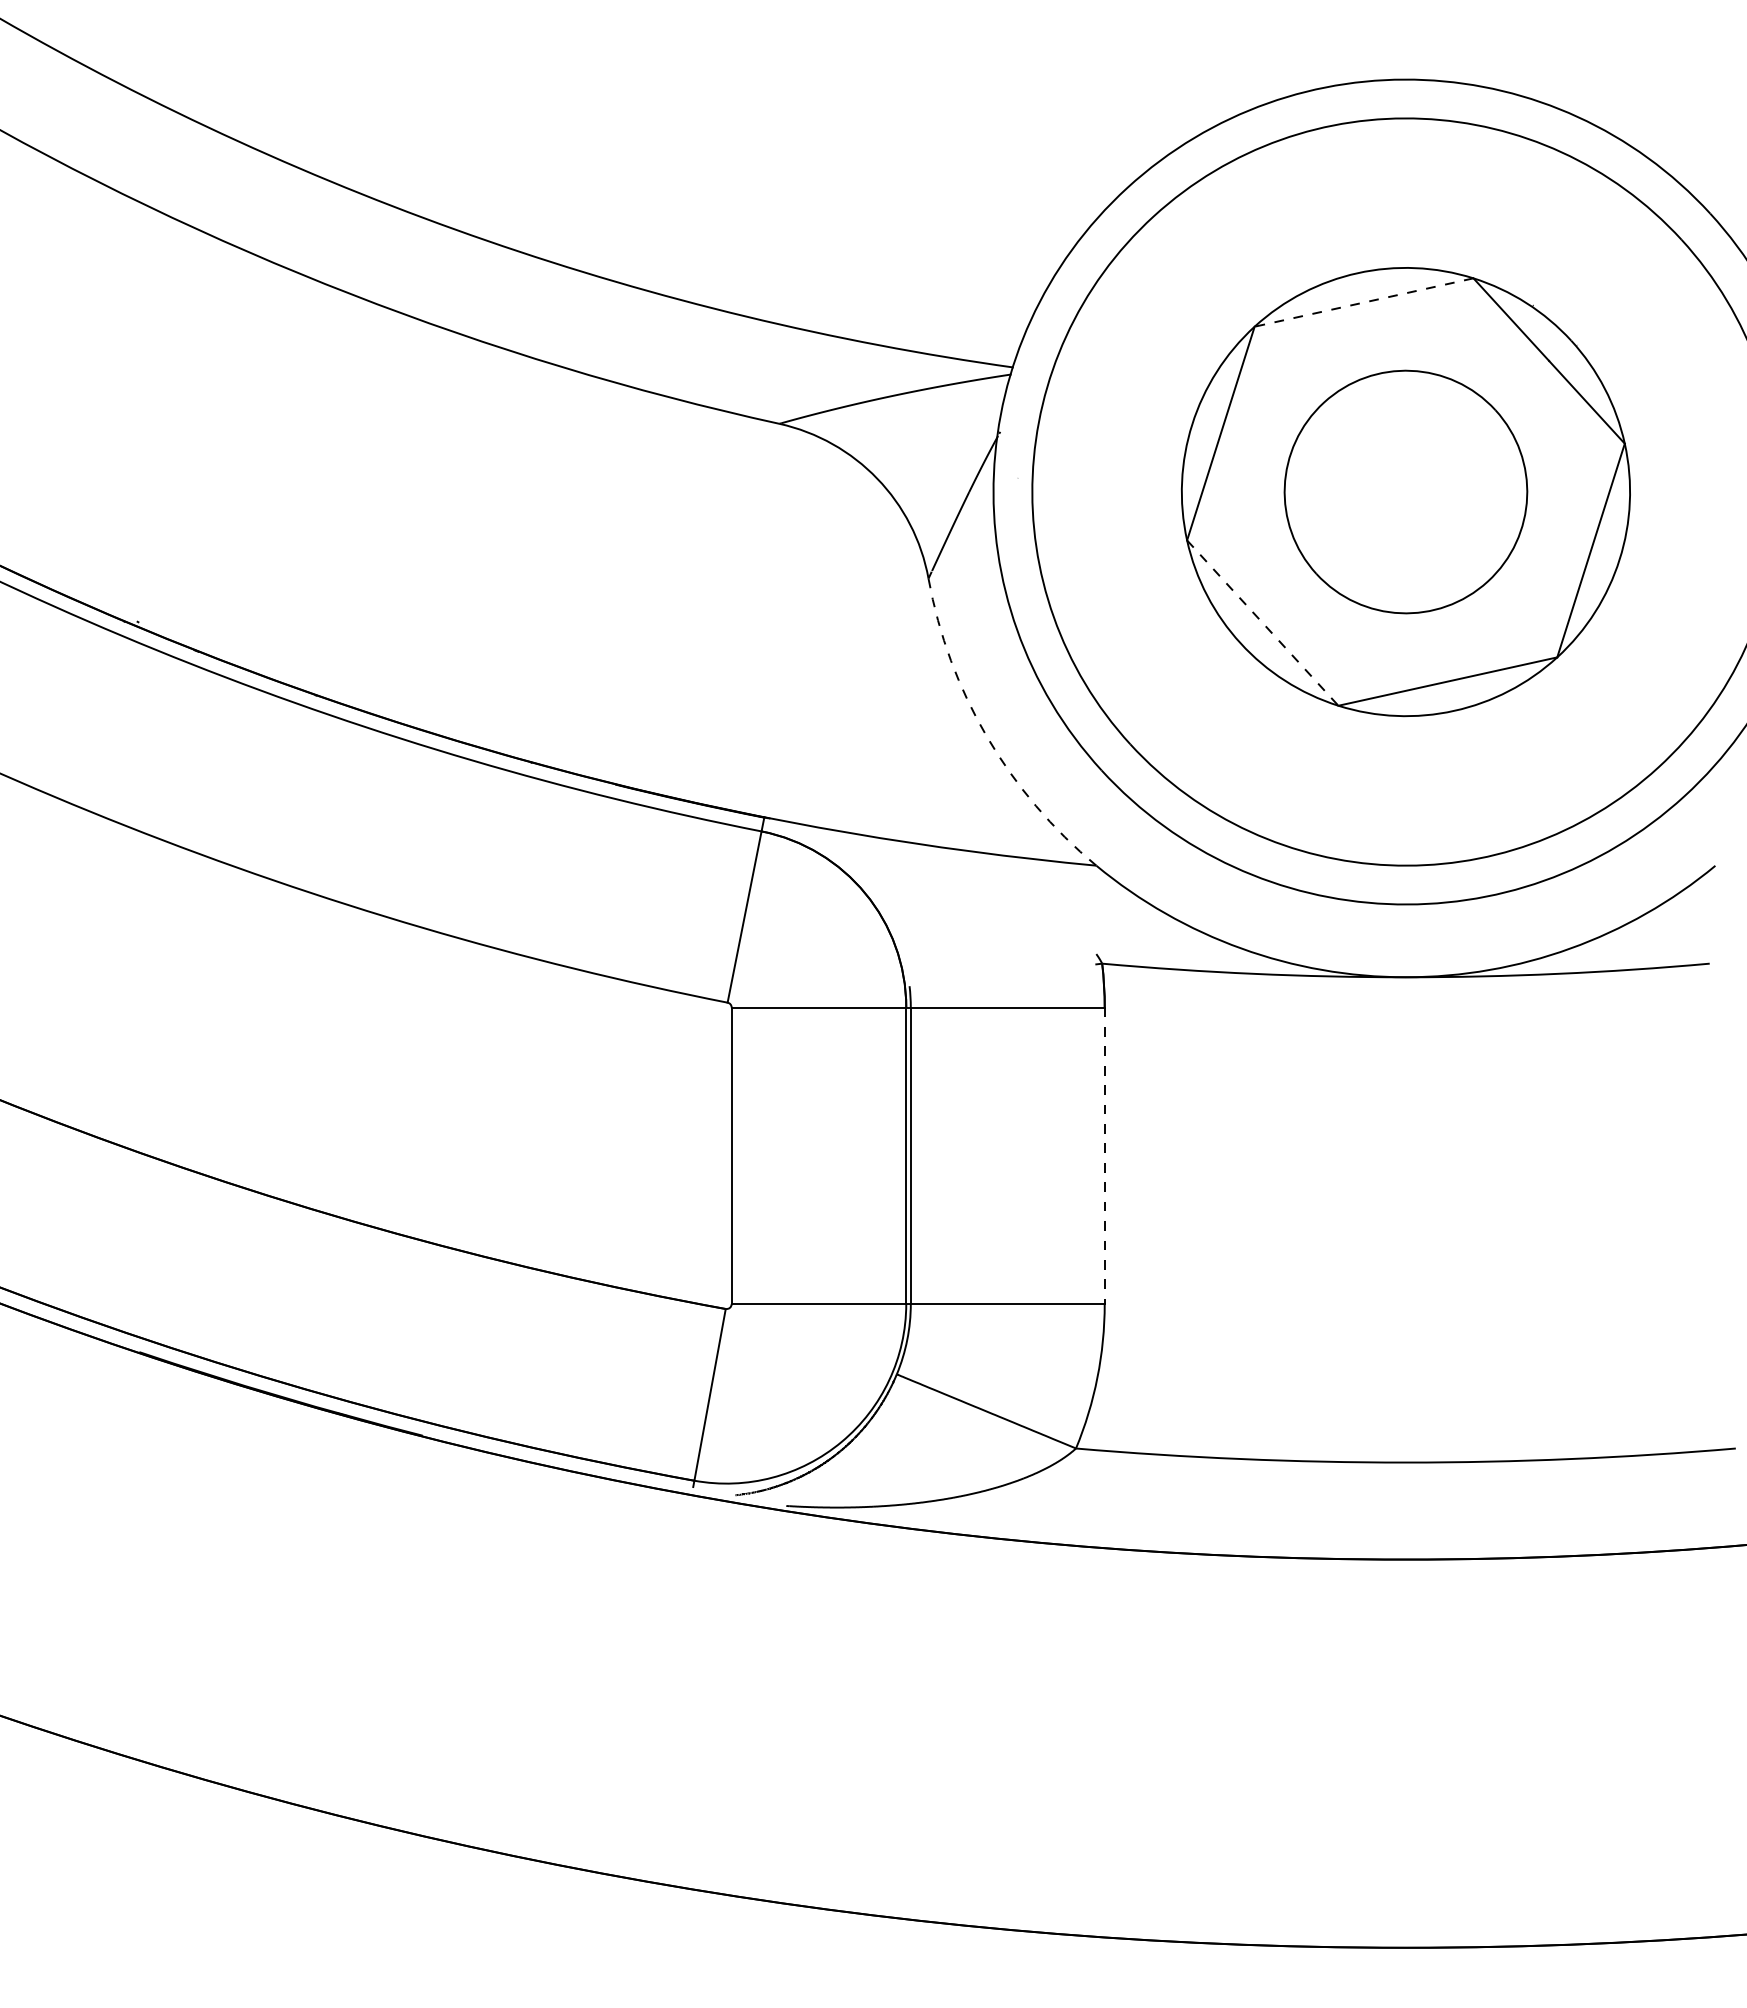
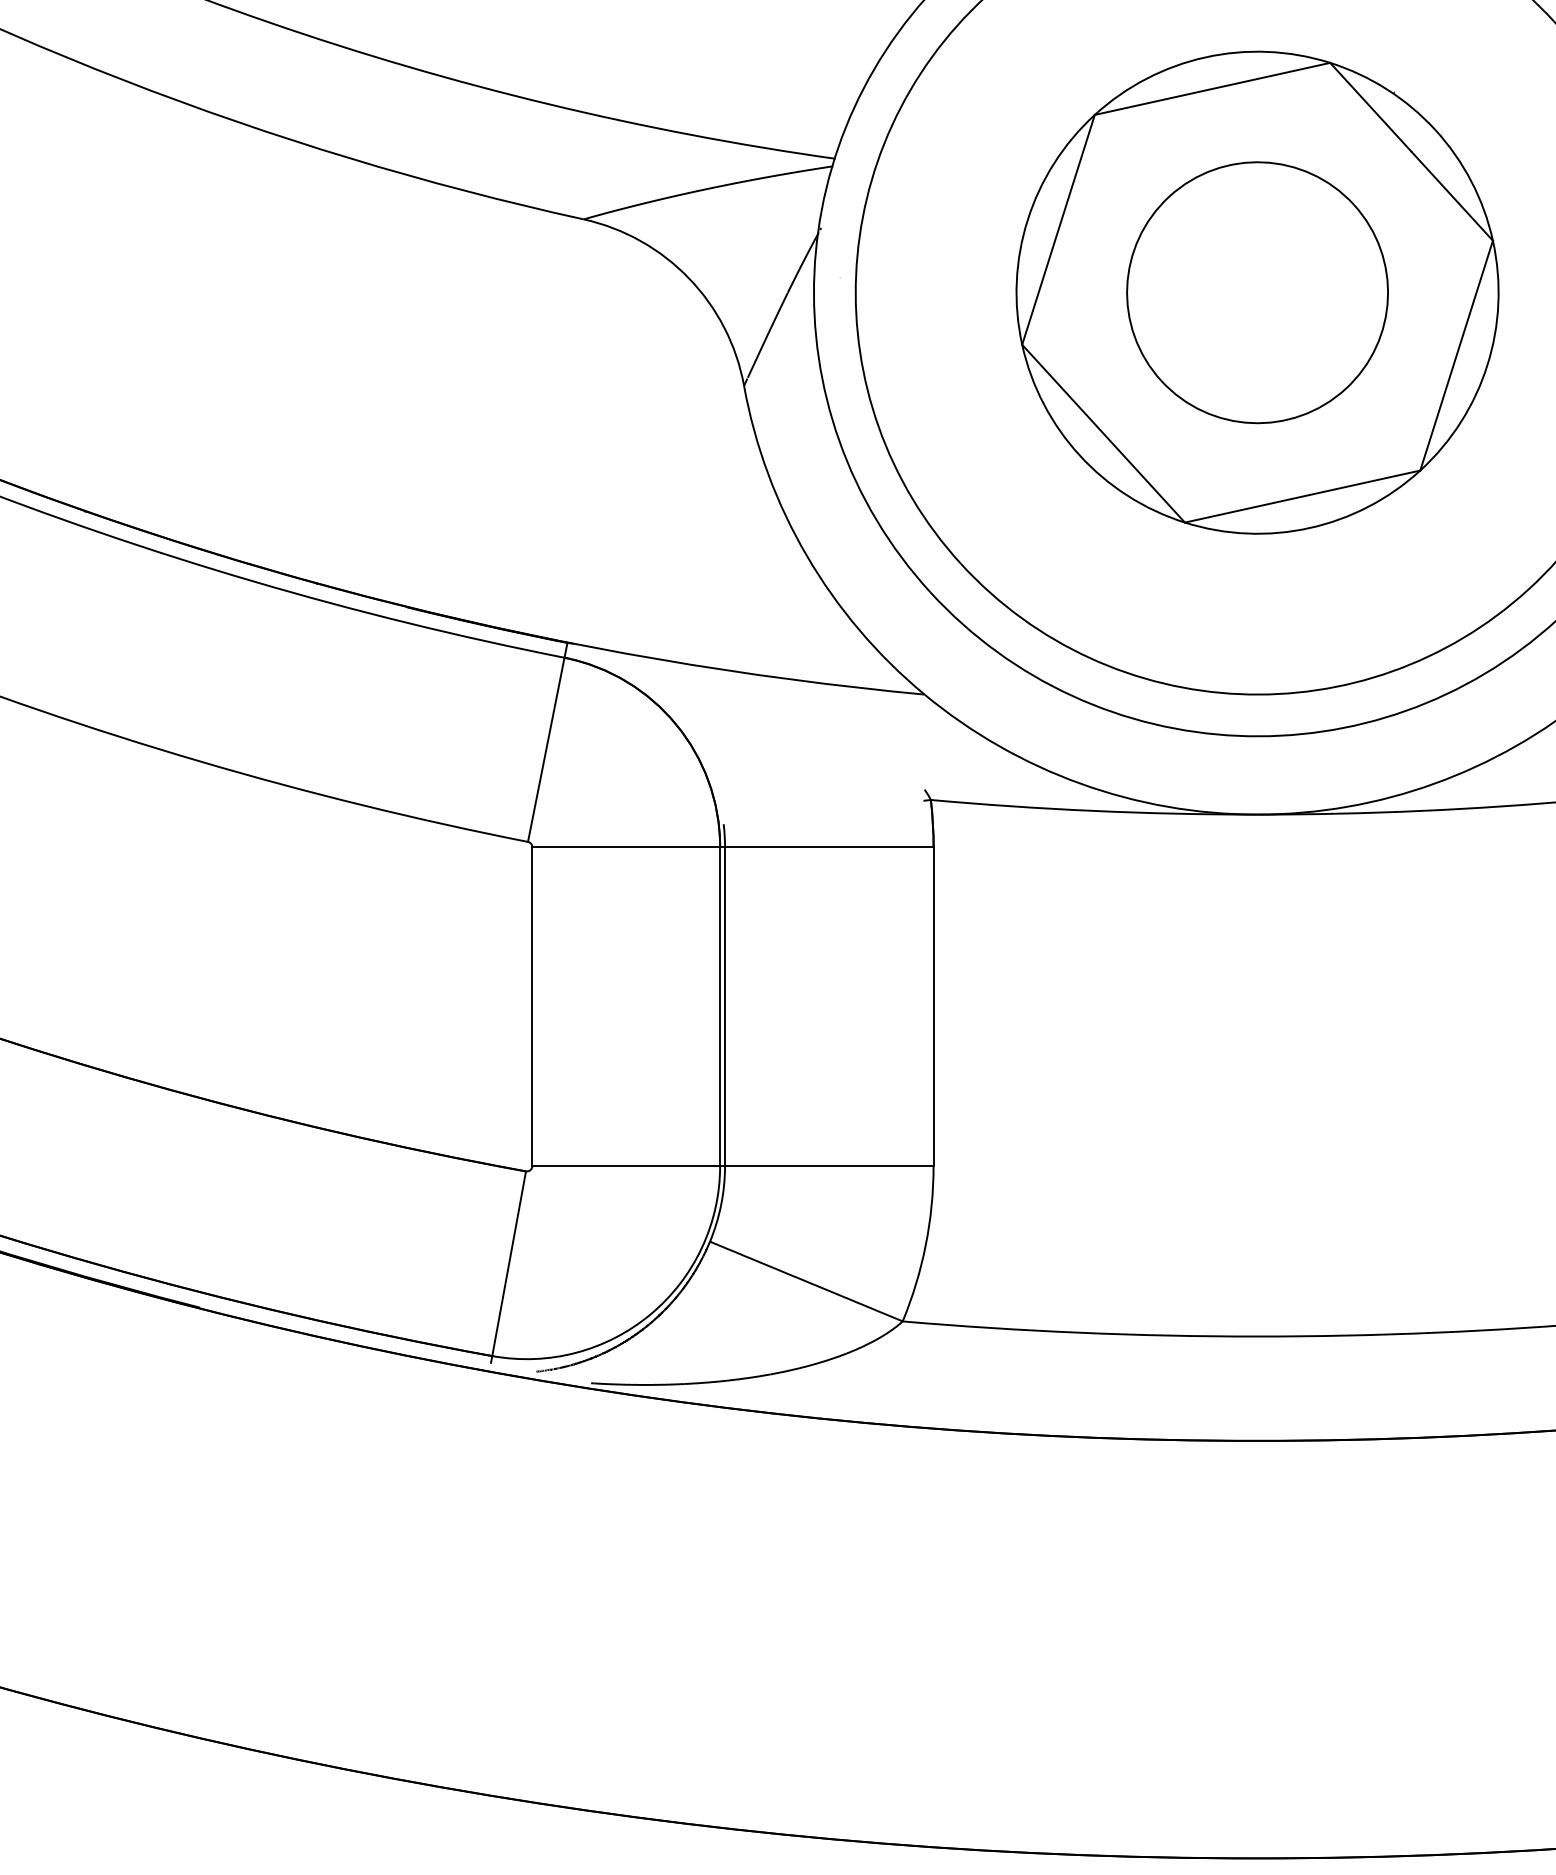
line: (1363, 302) -> (1211, 88), dashed -> solid
line: (1263, 623) -> (1104, 434), dashed -> solid
arc: (987, 737) -> (807, 556), dashed -> solid
line: (1104, 1156) -> (933, 1007), dashed -> solid

